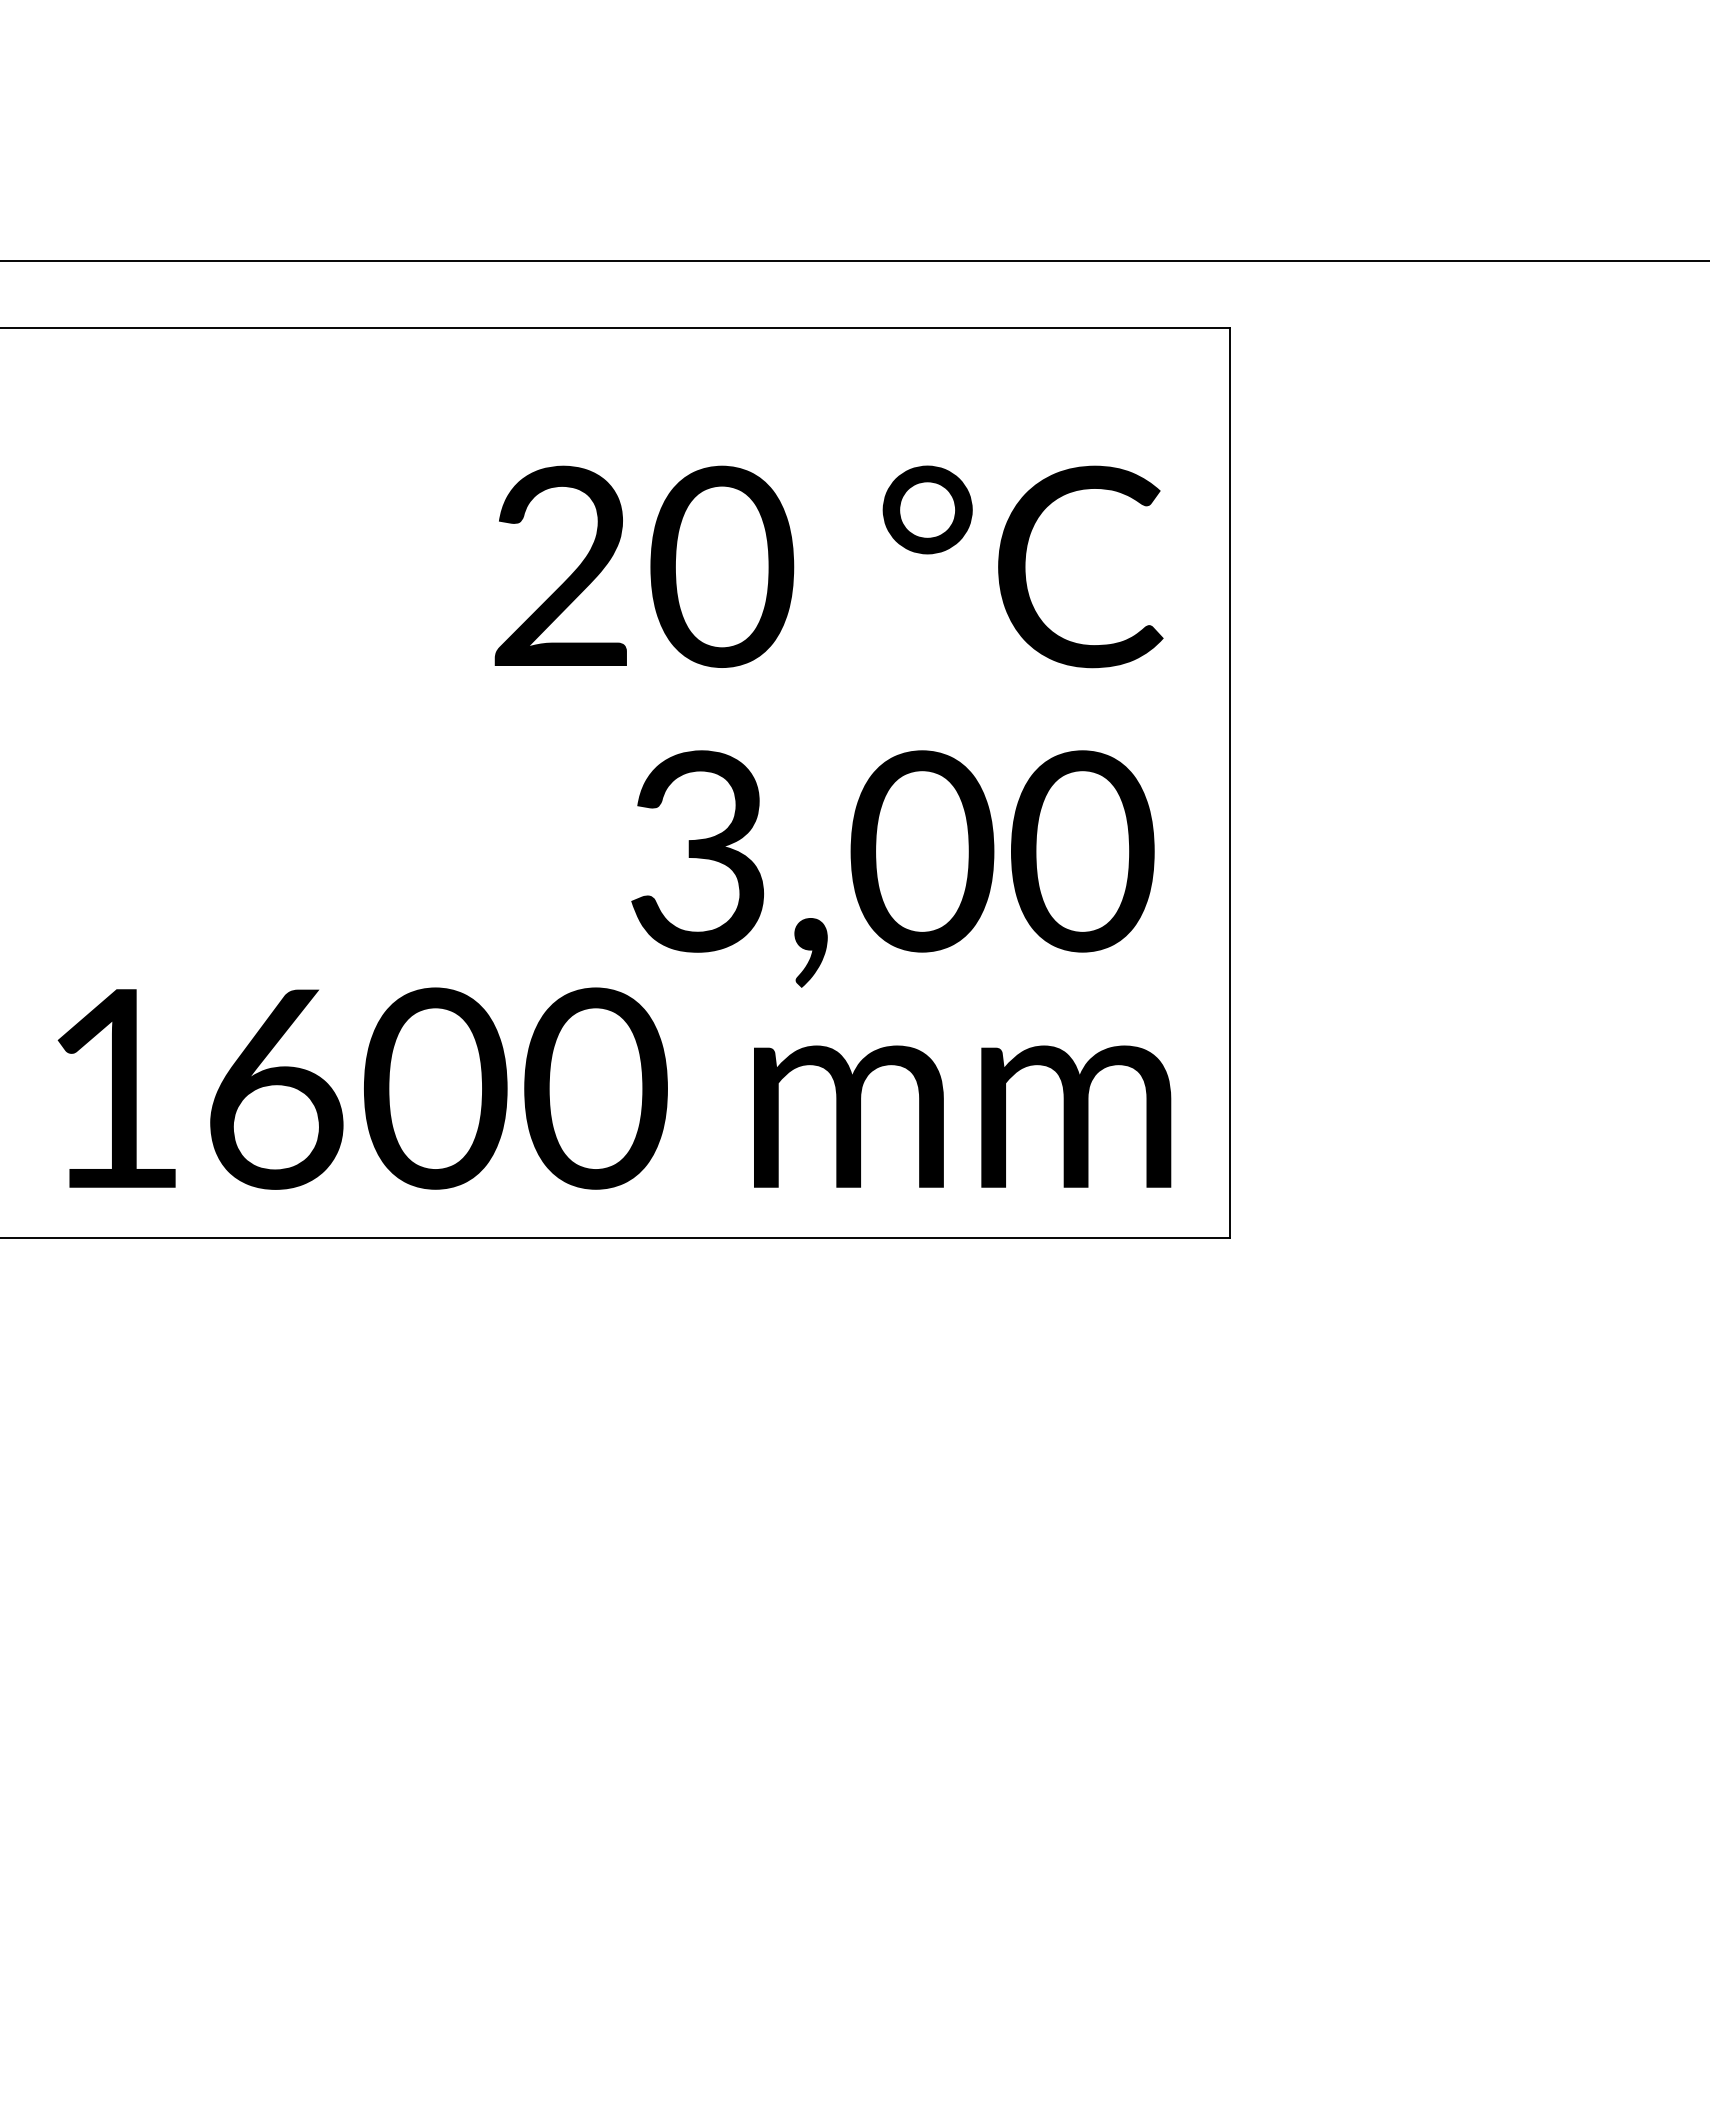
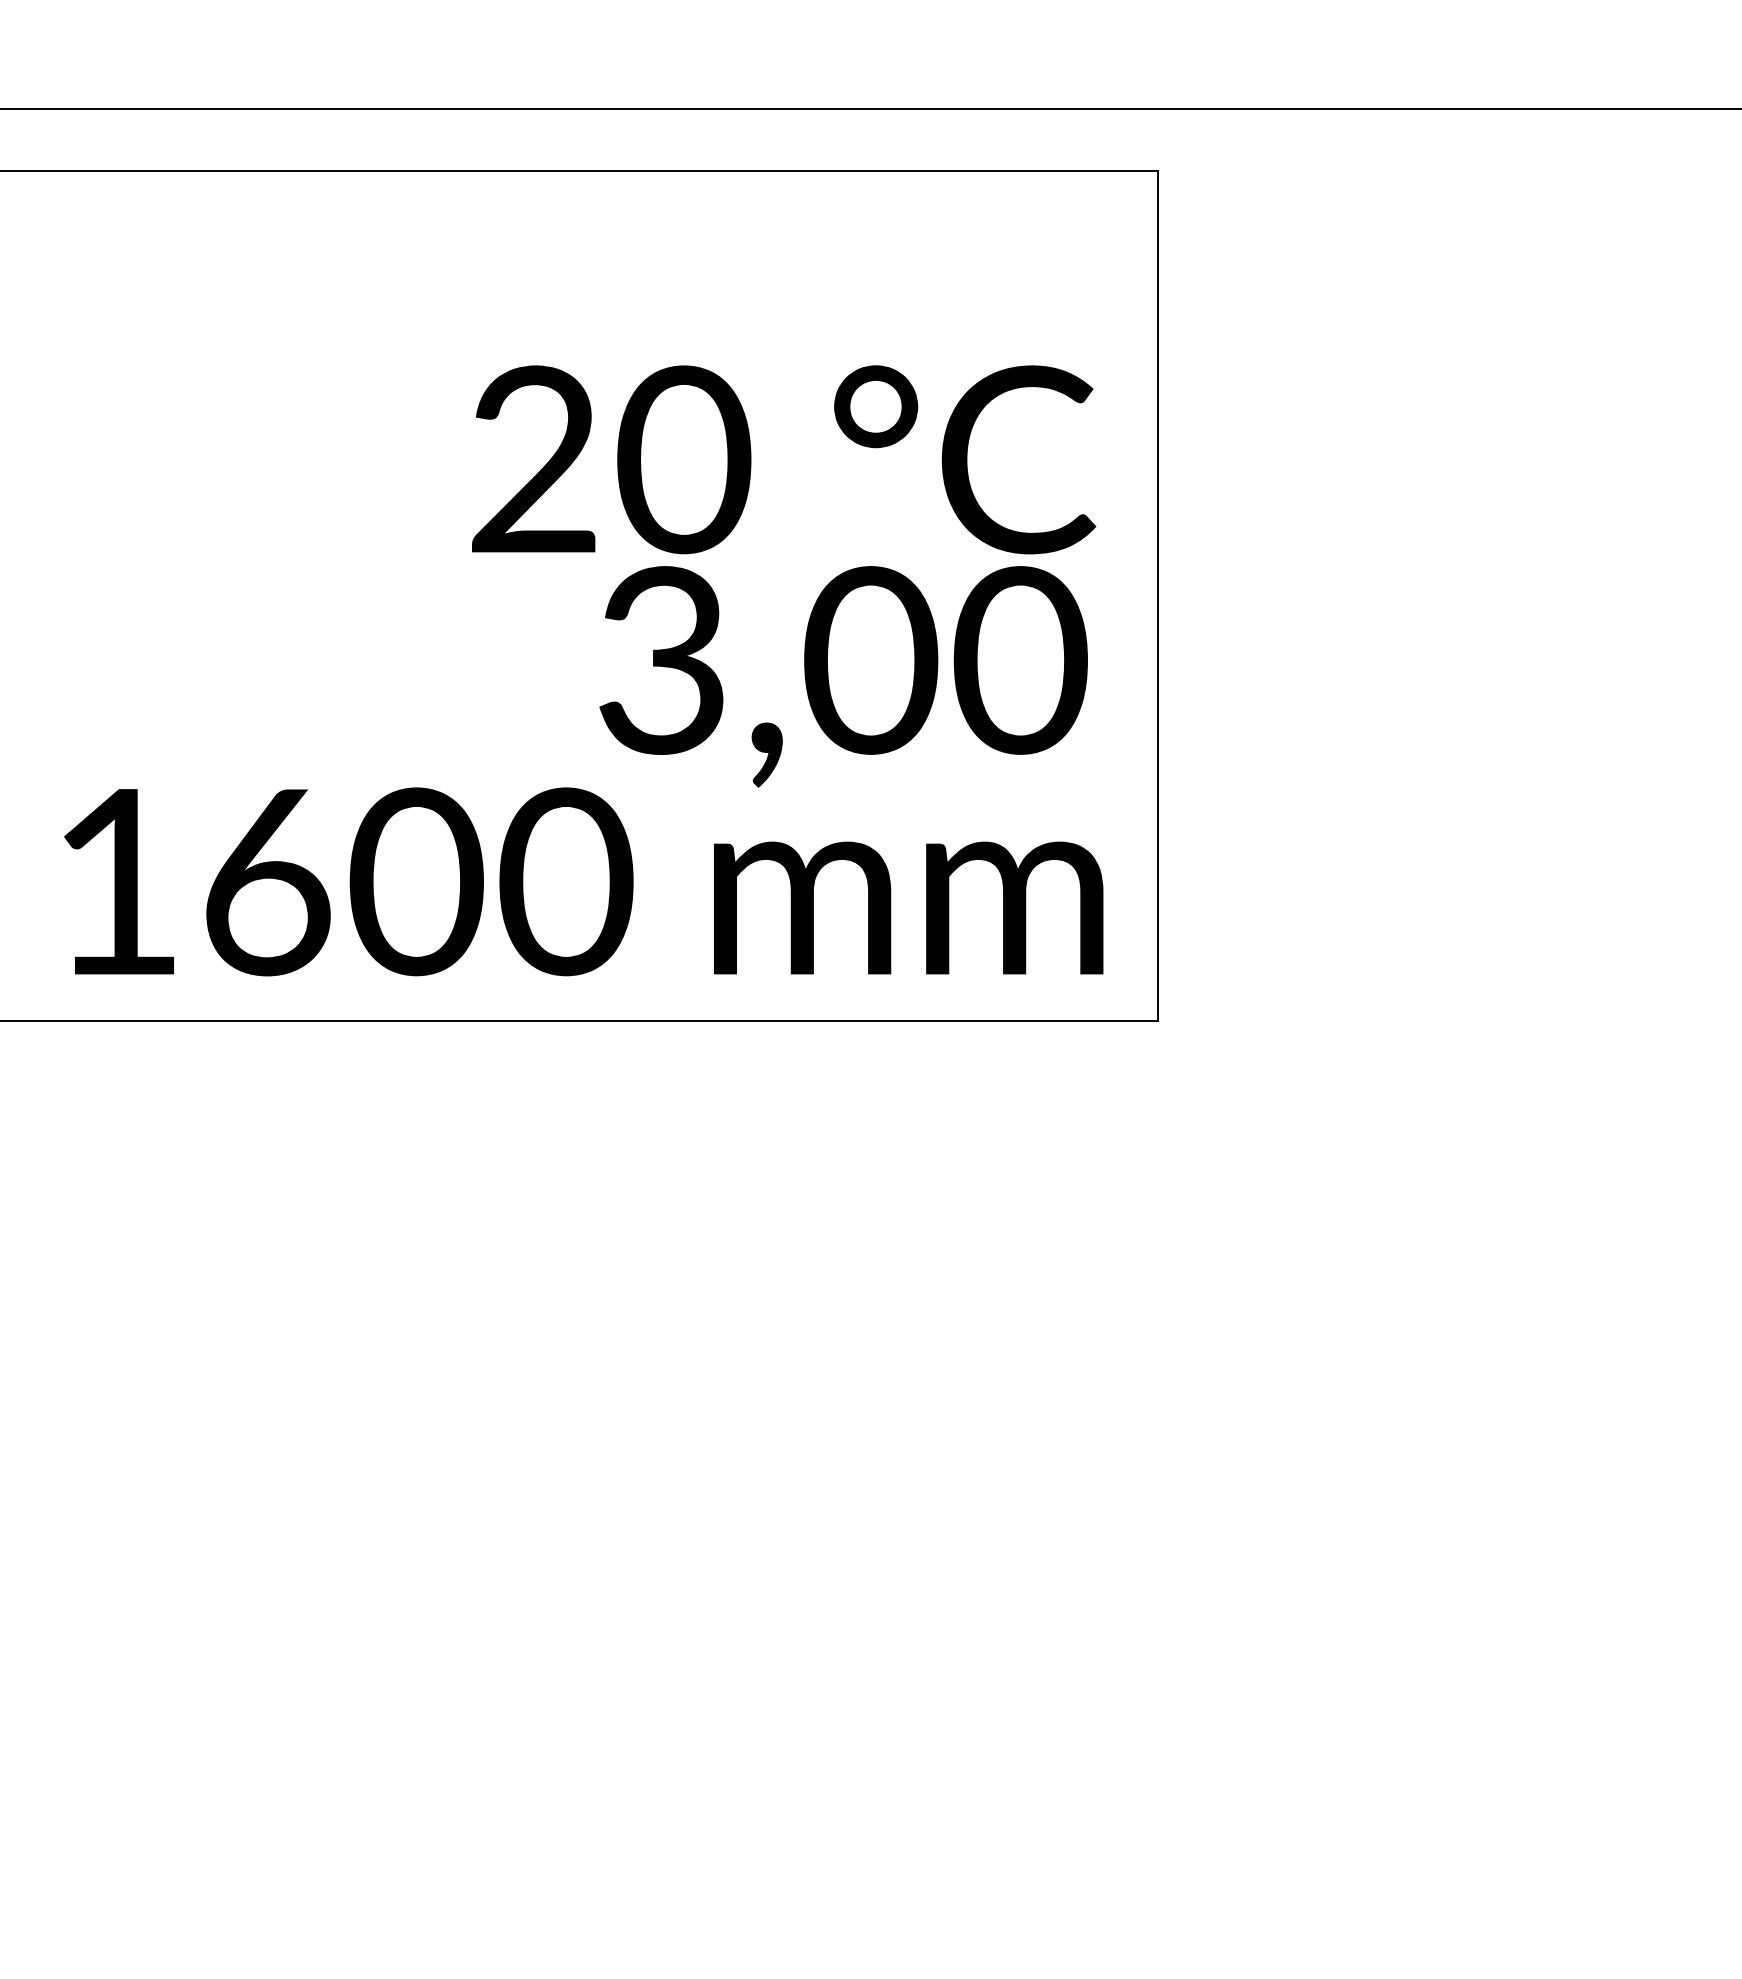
text: (829, 566) -> (784, 459), moved

